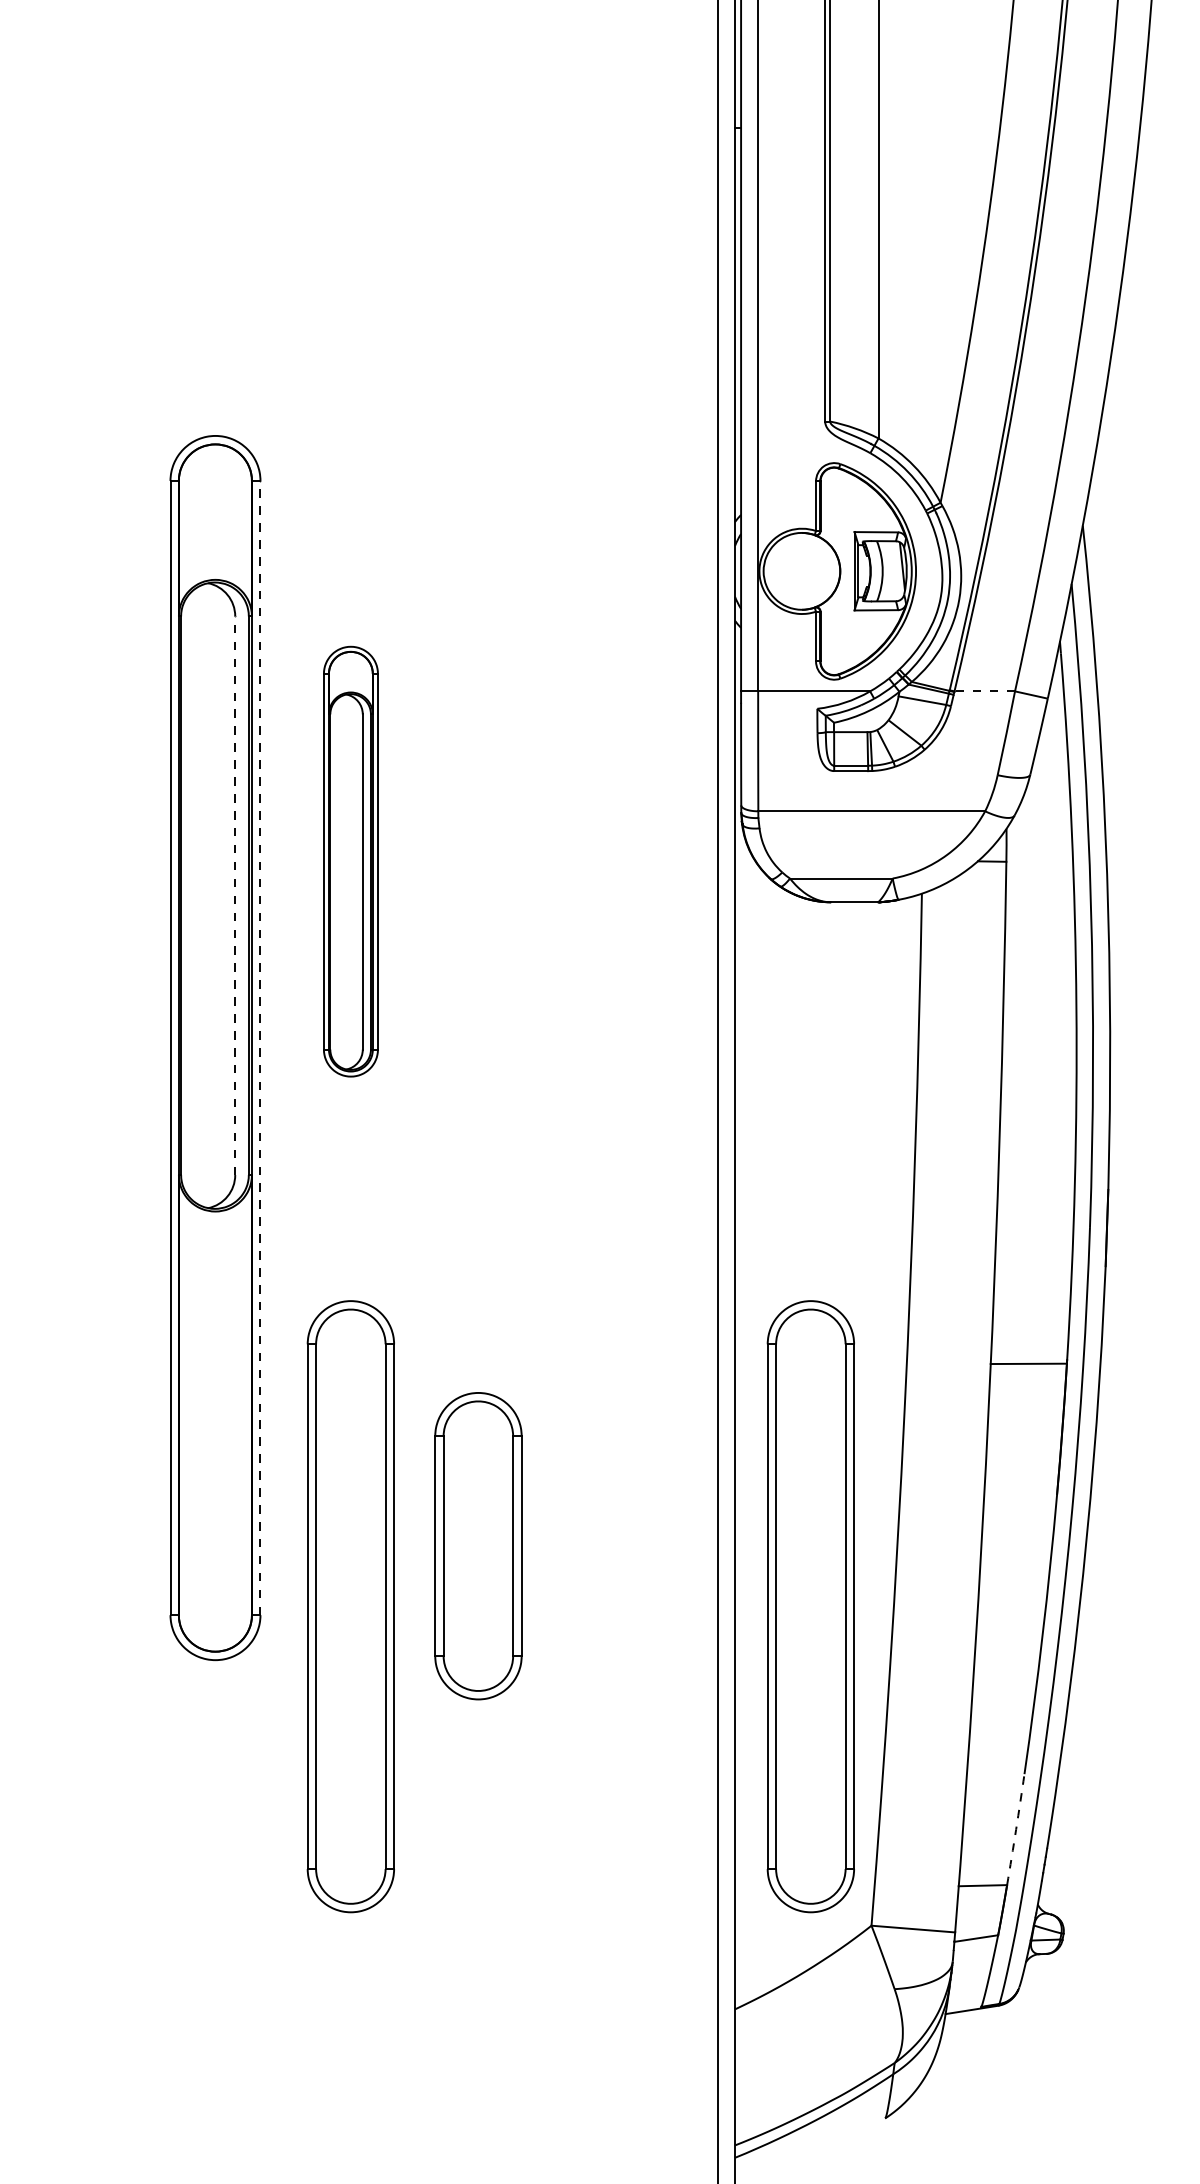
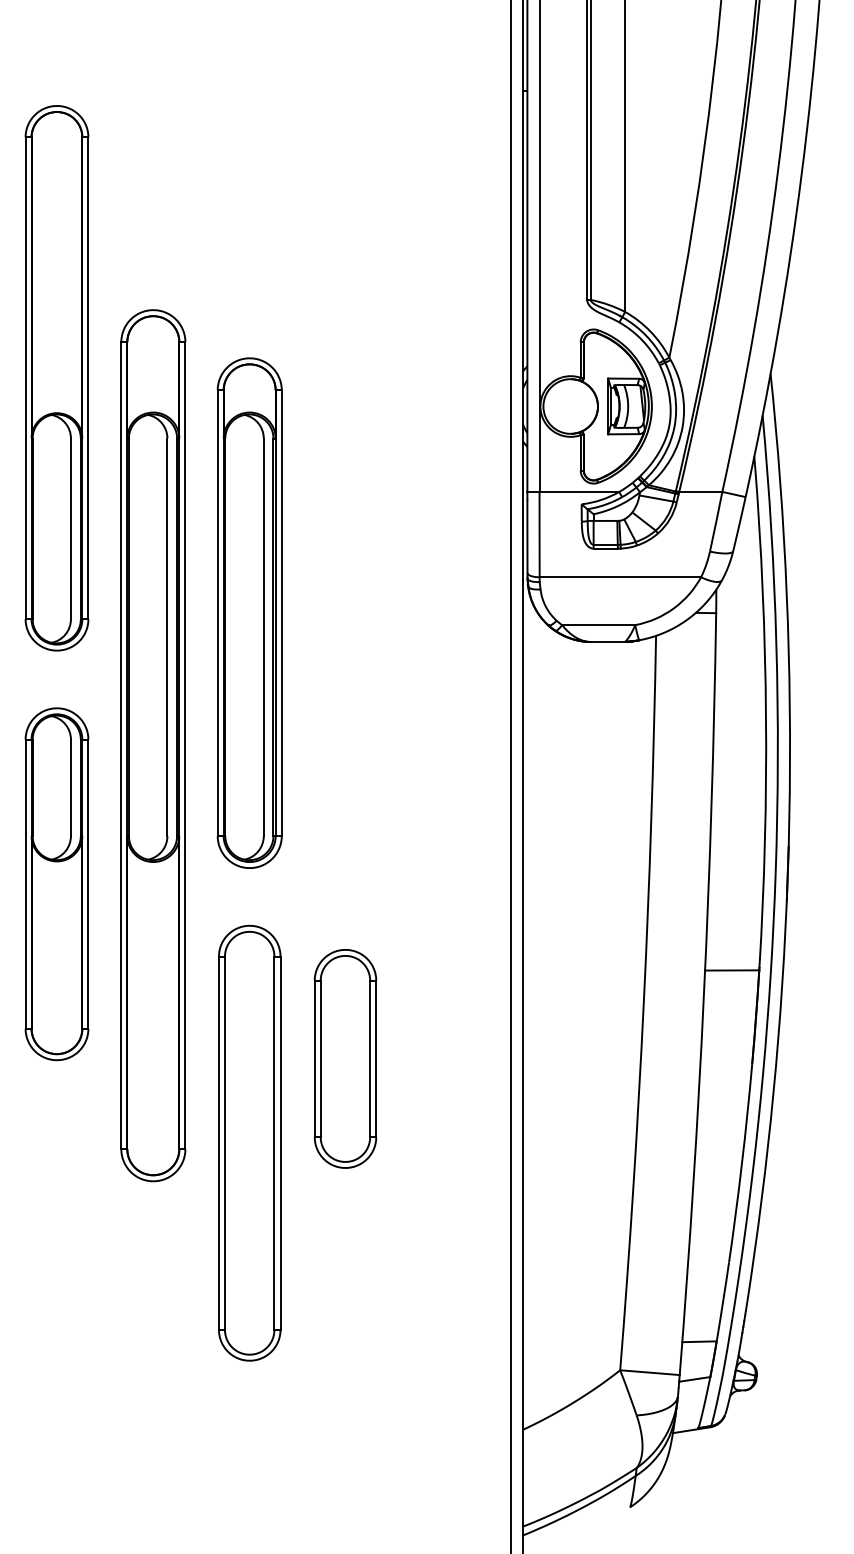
part: (80, 531) -> (57, 378), added
line: (984, 691) -> (700, 492), dashed -> solid
part: (350, 861) -> (249, 612), size x1.67
line: (235, 895) -> (167, 637), dashed -> solid
line: (260, 1047) -> (185, 745), dashed -> solid
part: (80, 1242) -> (57, 884), added
part: (478, 1546) -> (345, 1059), moved
part: (810, 1606) -> (576, 1143), removed
arc: (1016, 1829) -> (723, 1301), dashed -> solid

